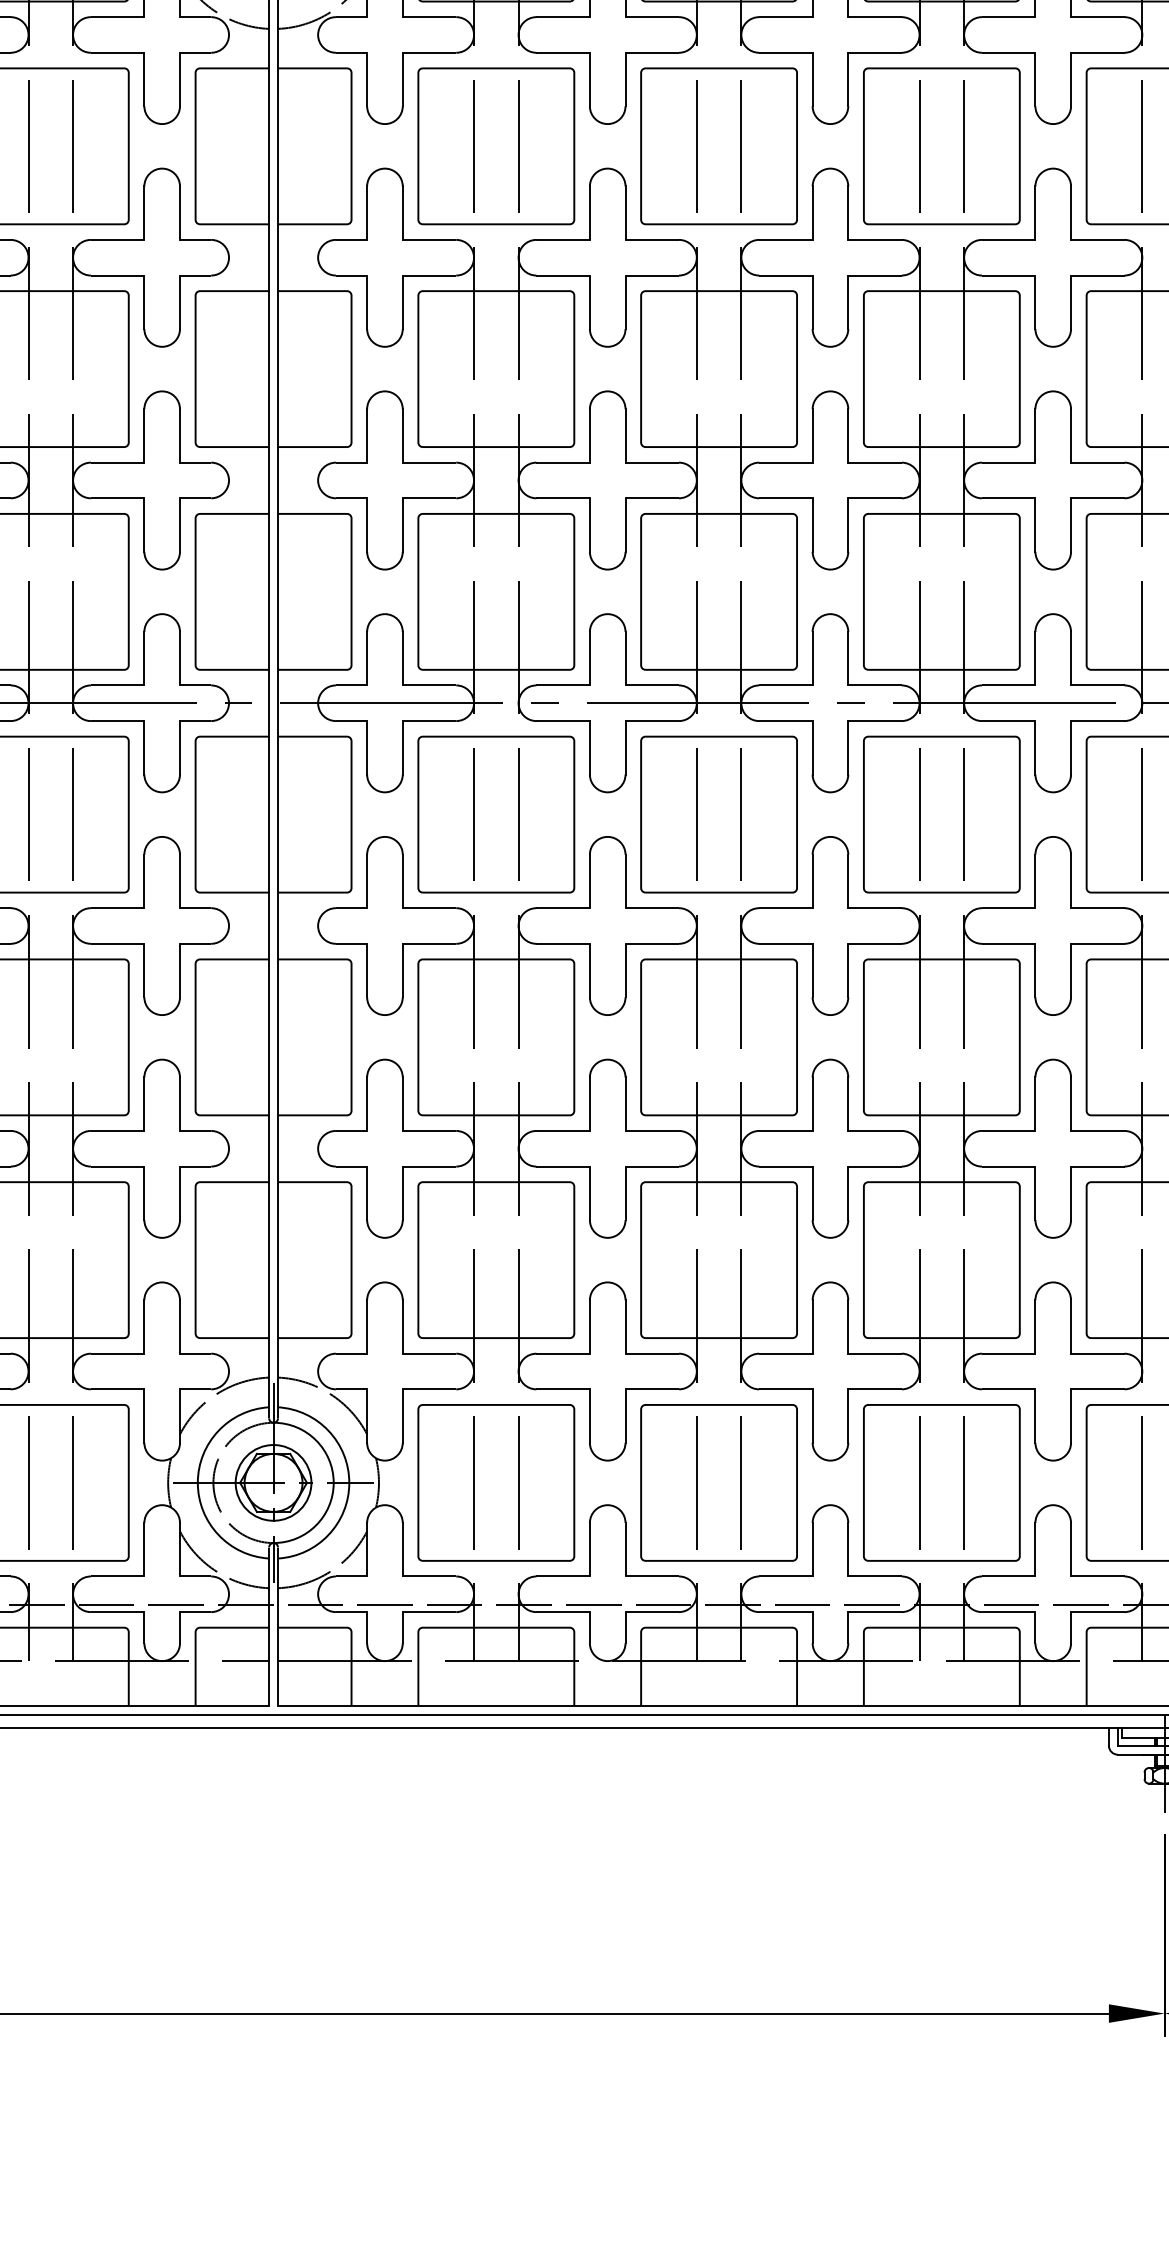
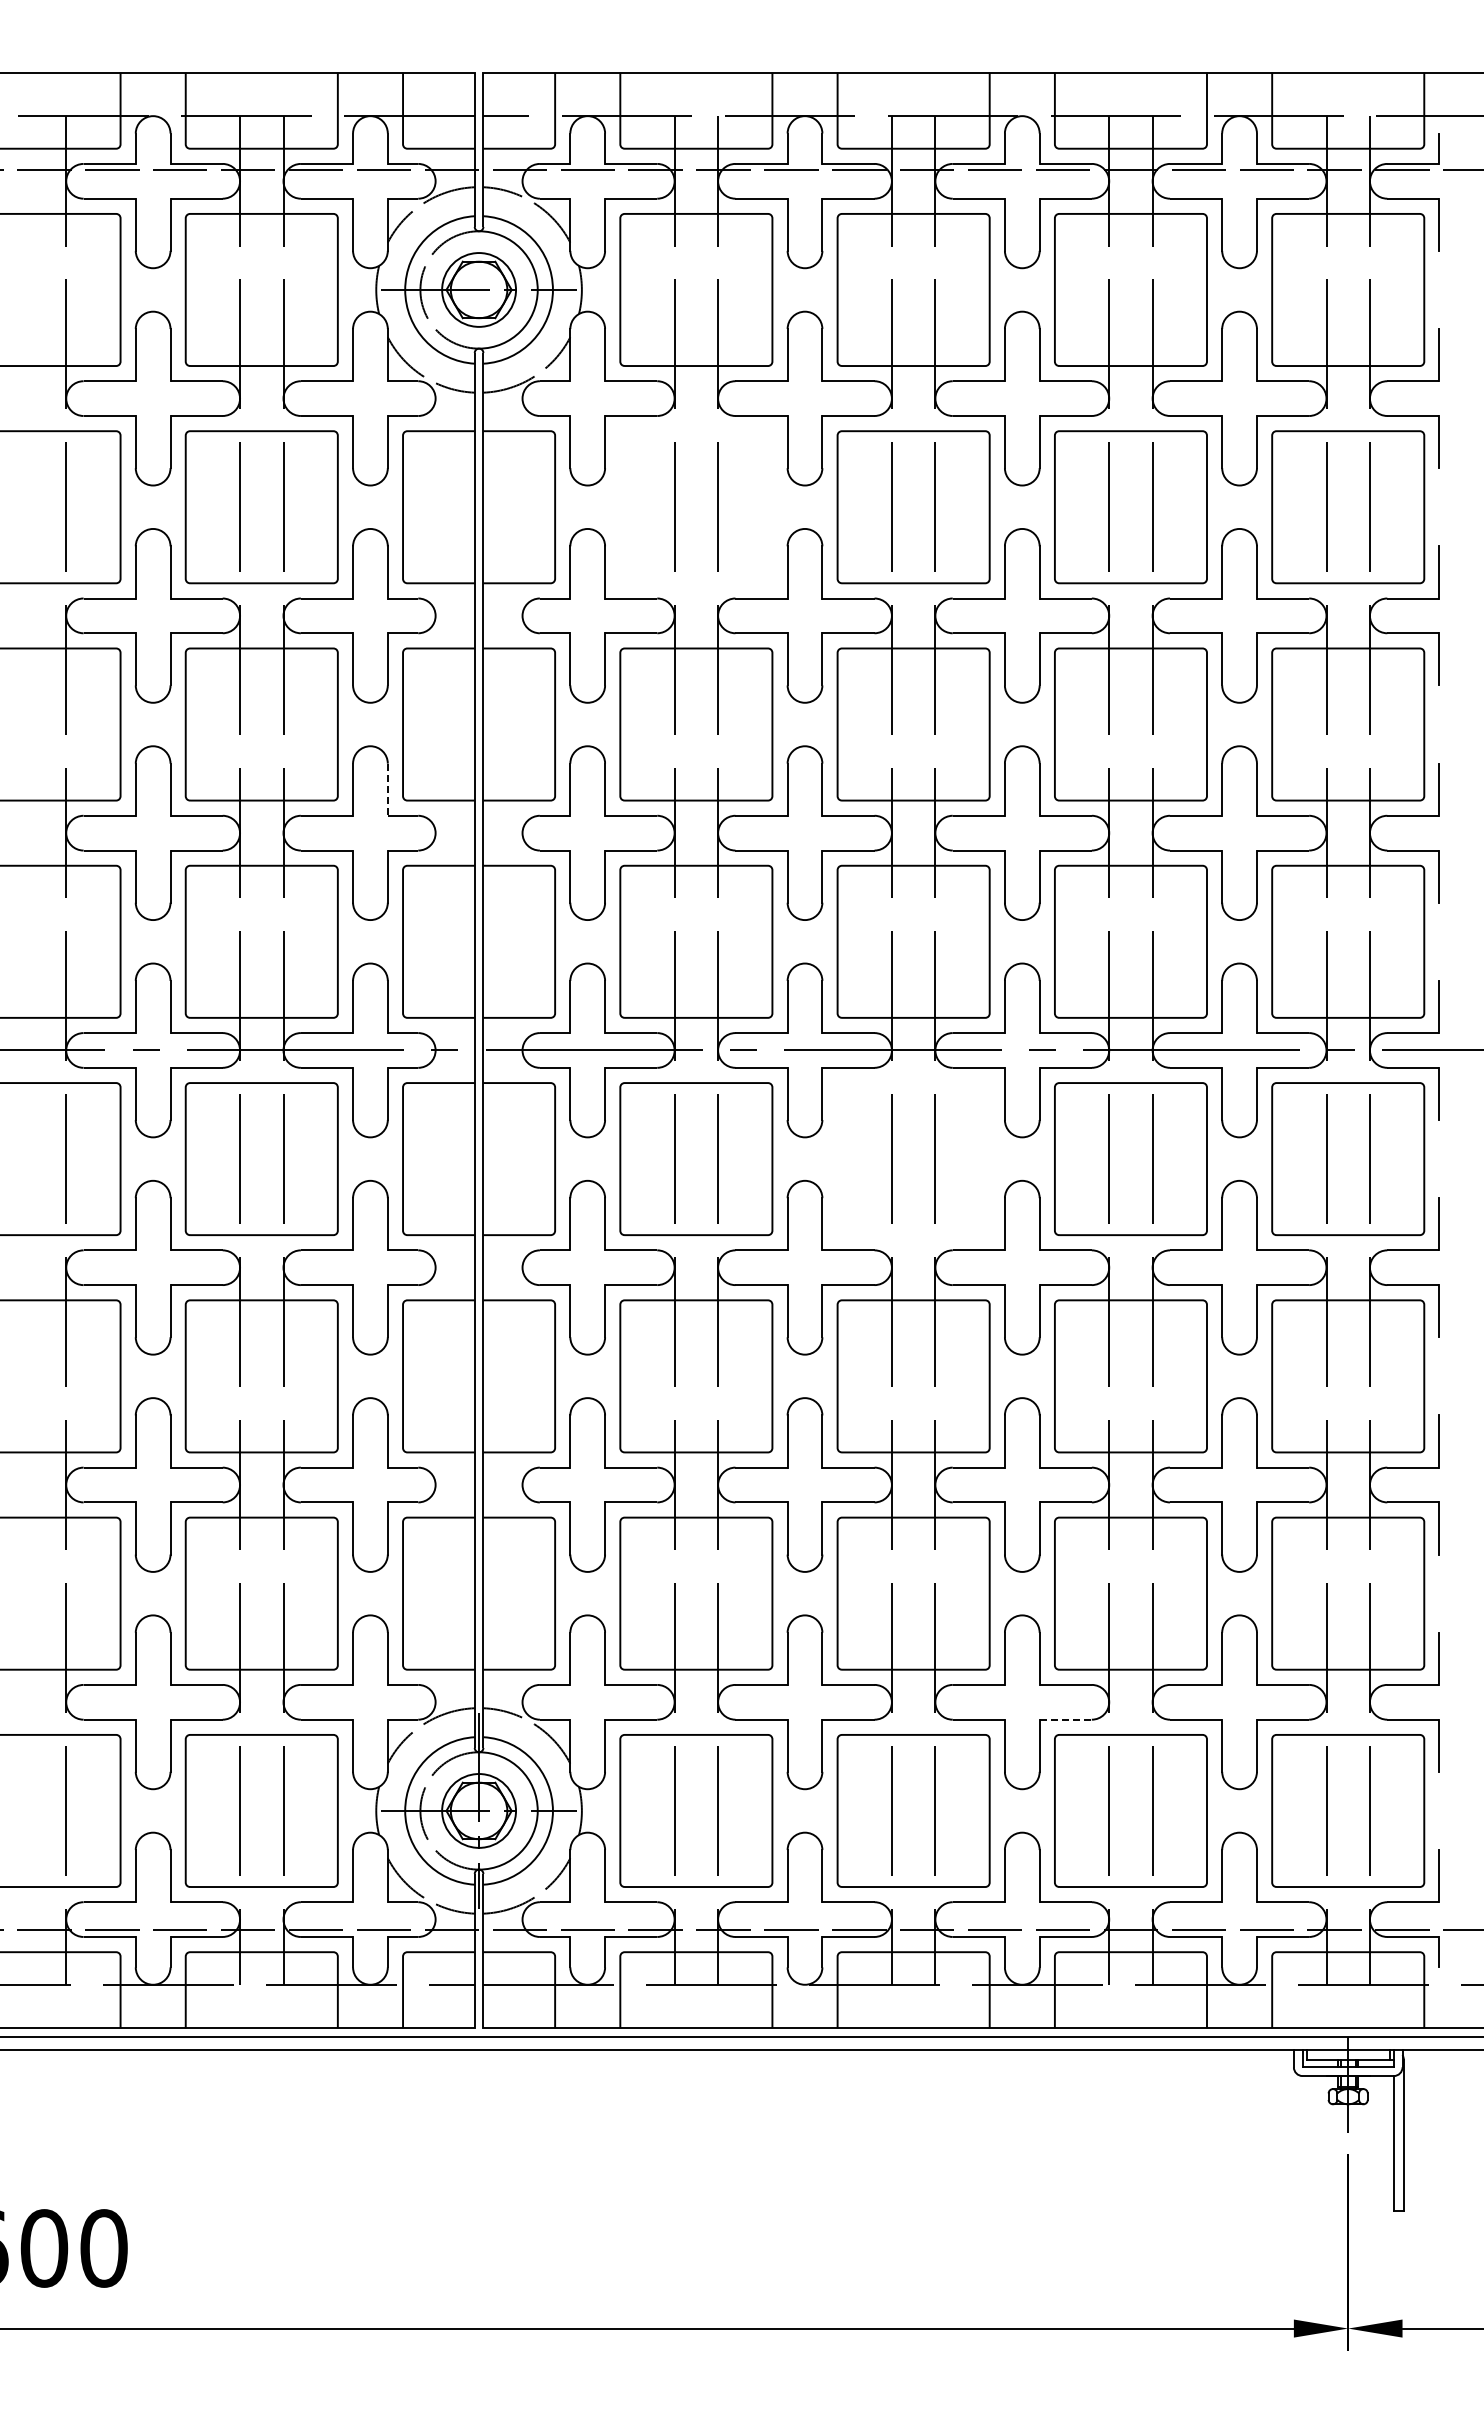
part: (496, 146) -> (696, 507), removed
line: (179, 436) -> (387, 790), solid -> dashed
part: (718, 814) -> (913, 1158), removed
line: (875, 1389) -> (1066, 1719), solid -> dashed

